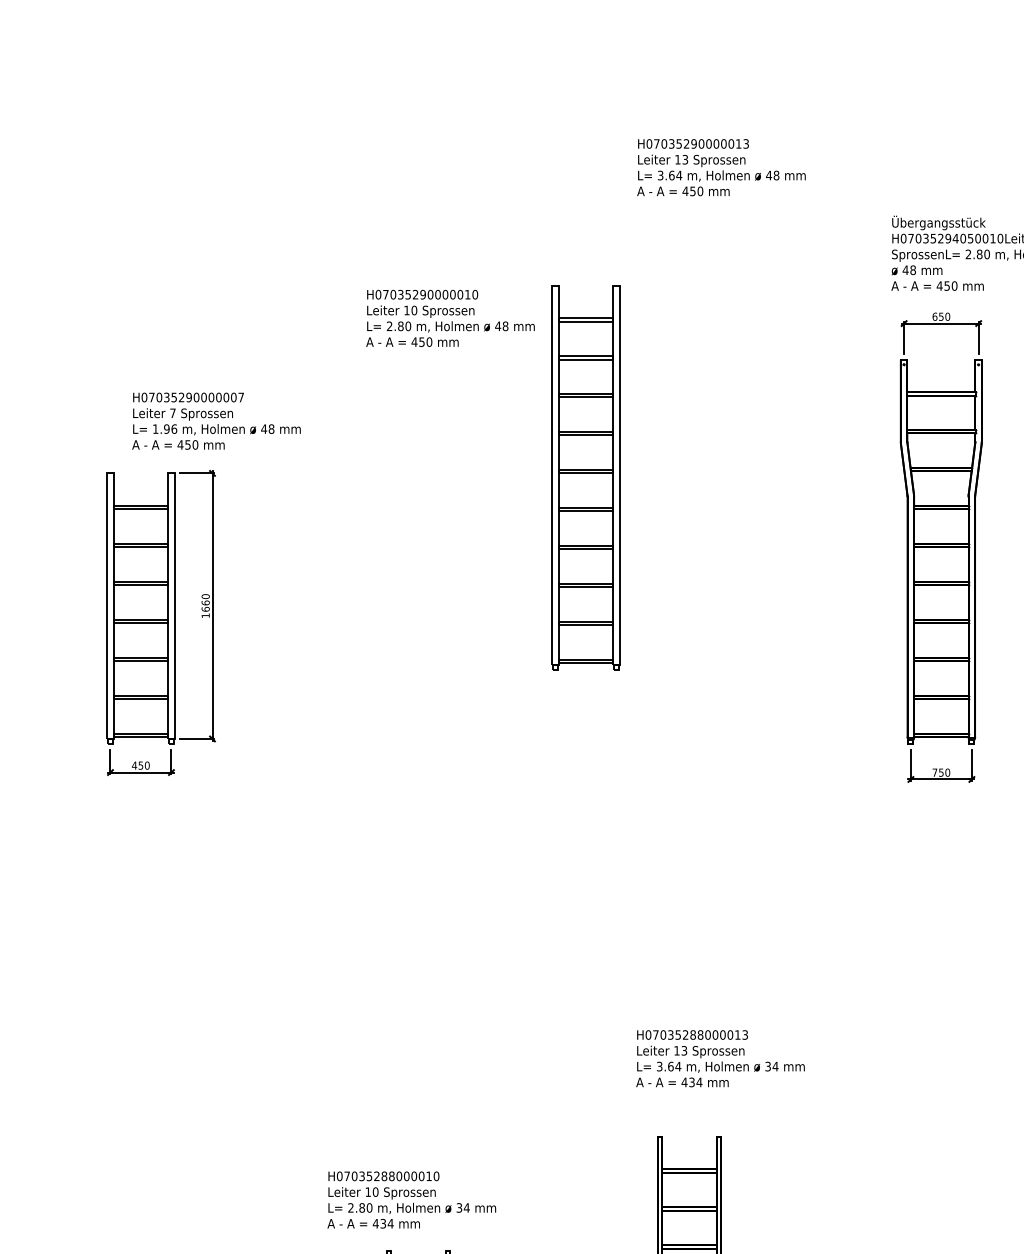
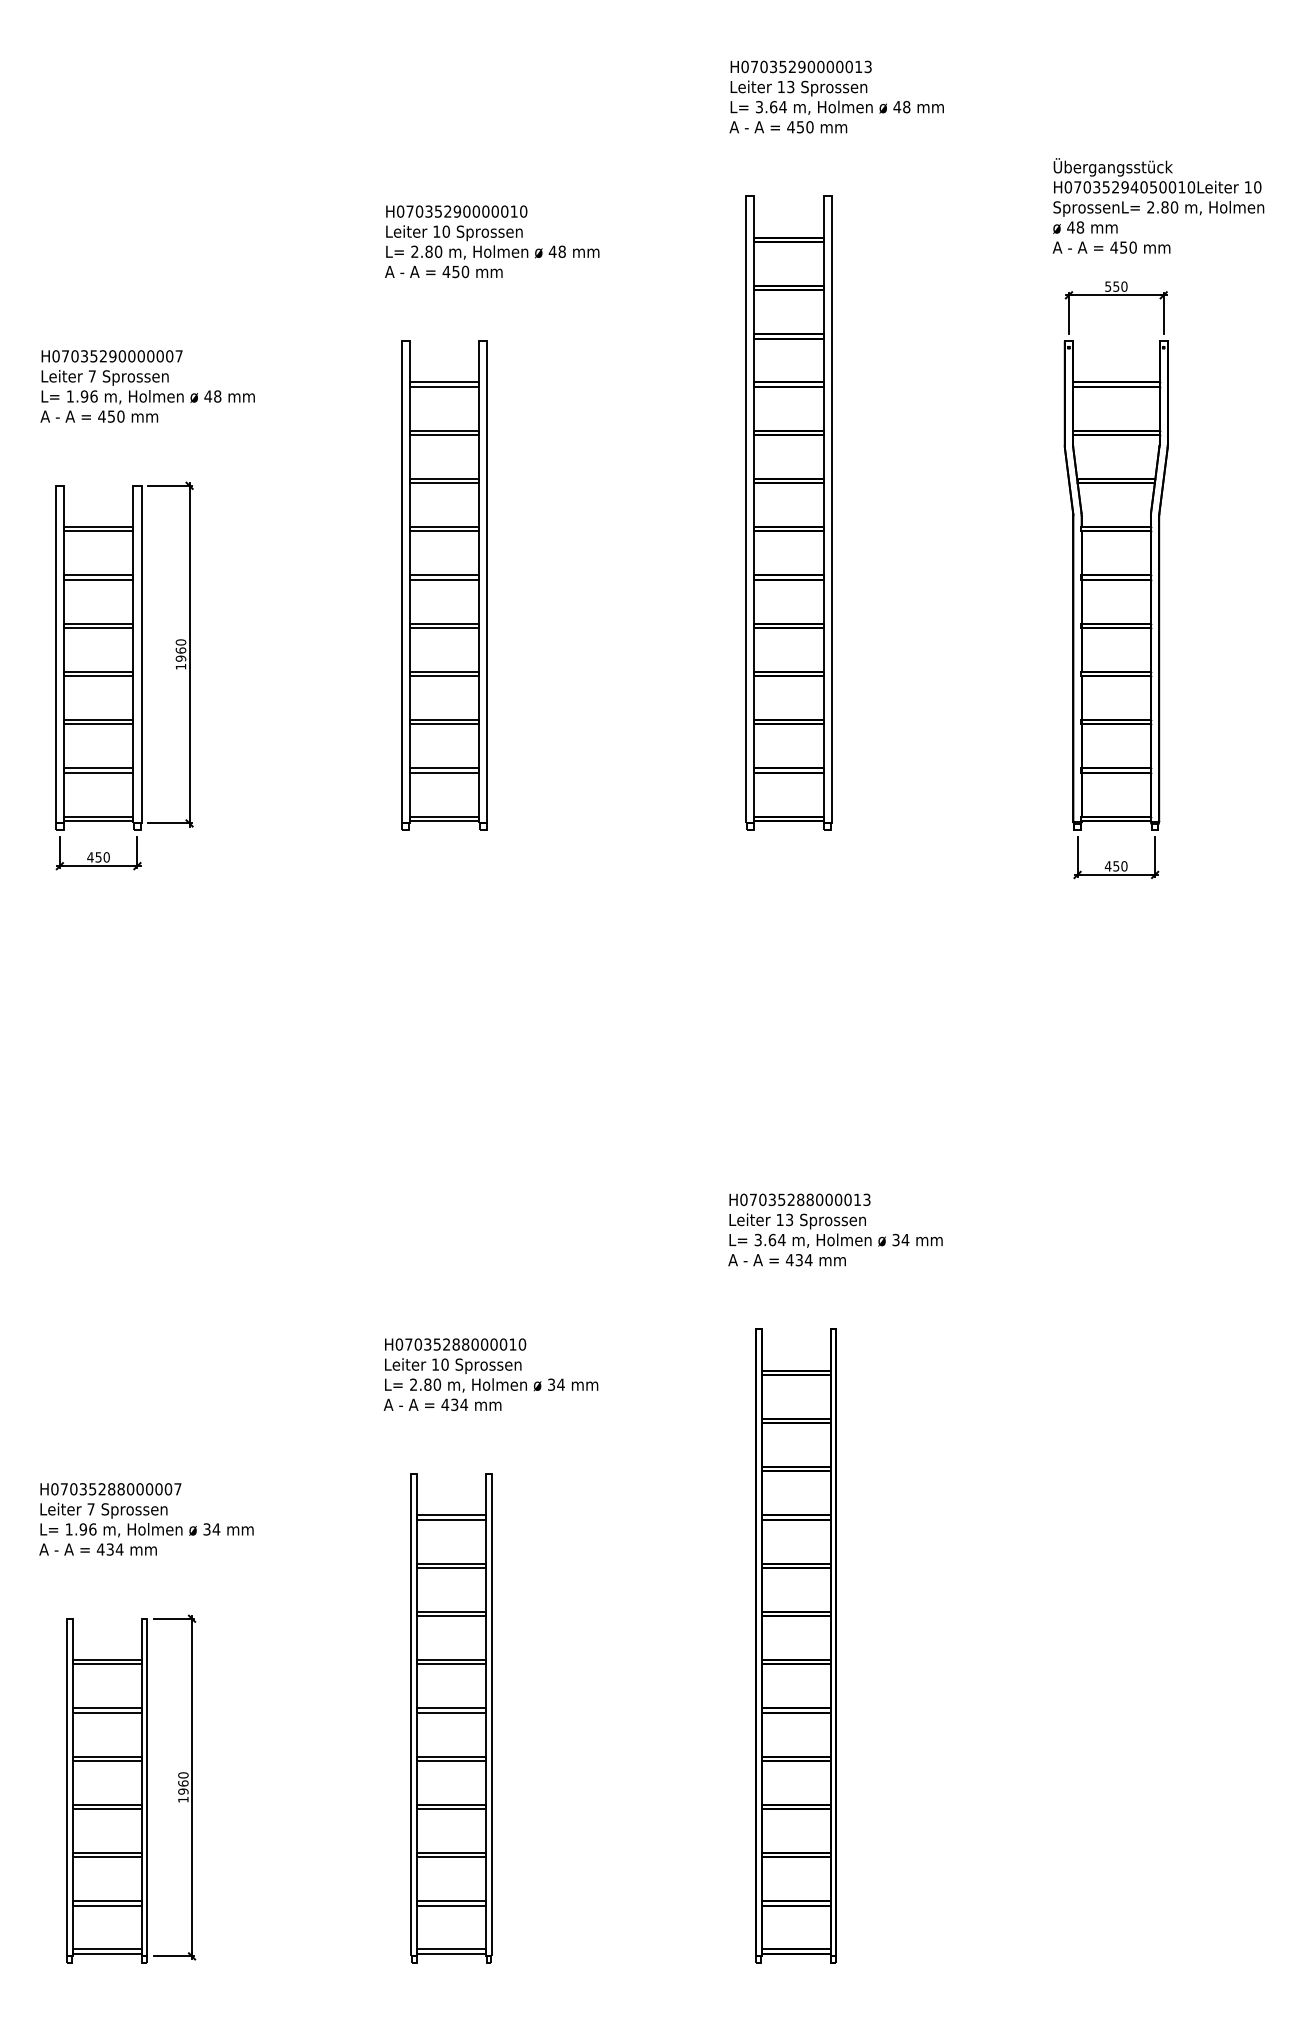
text: (935, 316) -> (1108, 286), 650 -> 550
text: (450, 318) -> (492, 241), moved
text: (216, 421) -> (147, 386), moved
part: (586, 477) -> (444, 585), moved
part: (683, 494) -> (788, 512), added
text: (205, 609) -> (180, 658), 1660 -> 1960
text: (934, 772) -> (1107, 866), 750 -> 450
text: (411, 1199) -> (490, 1374), moved

